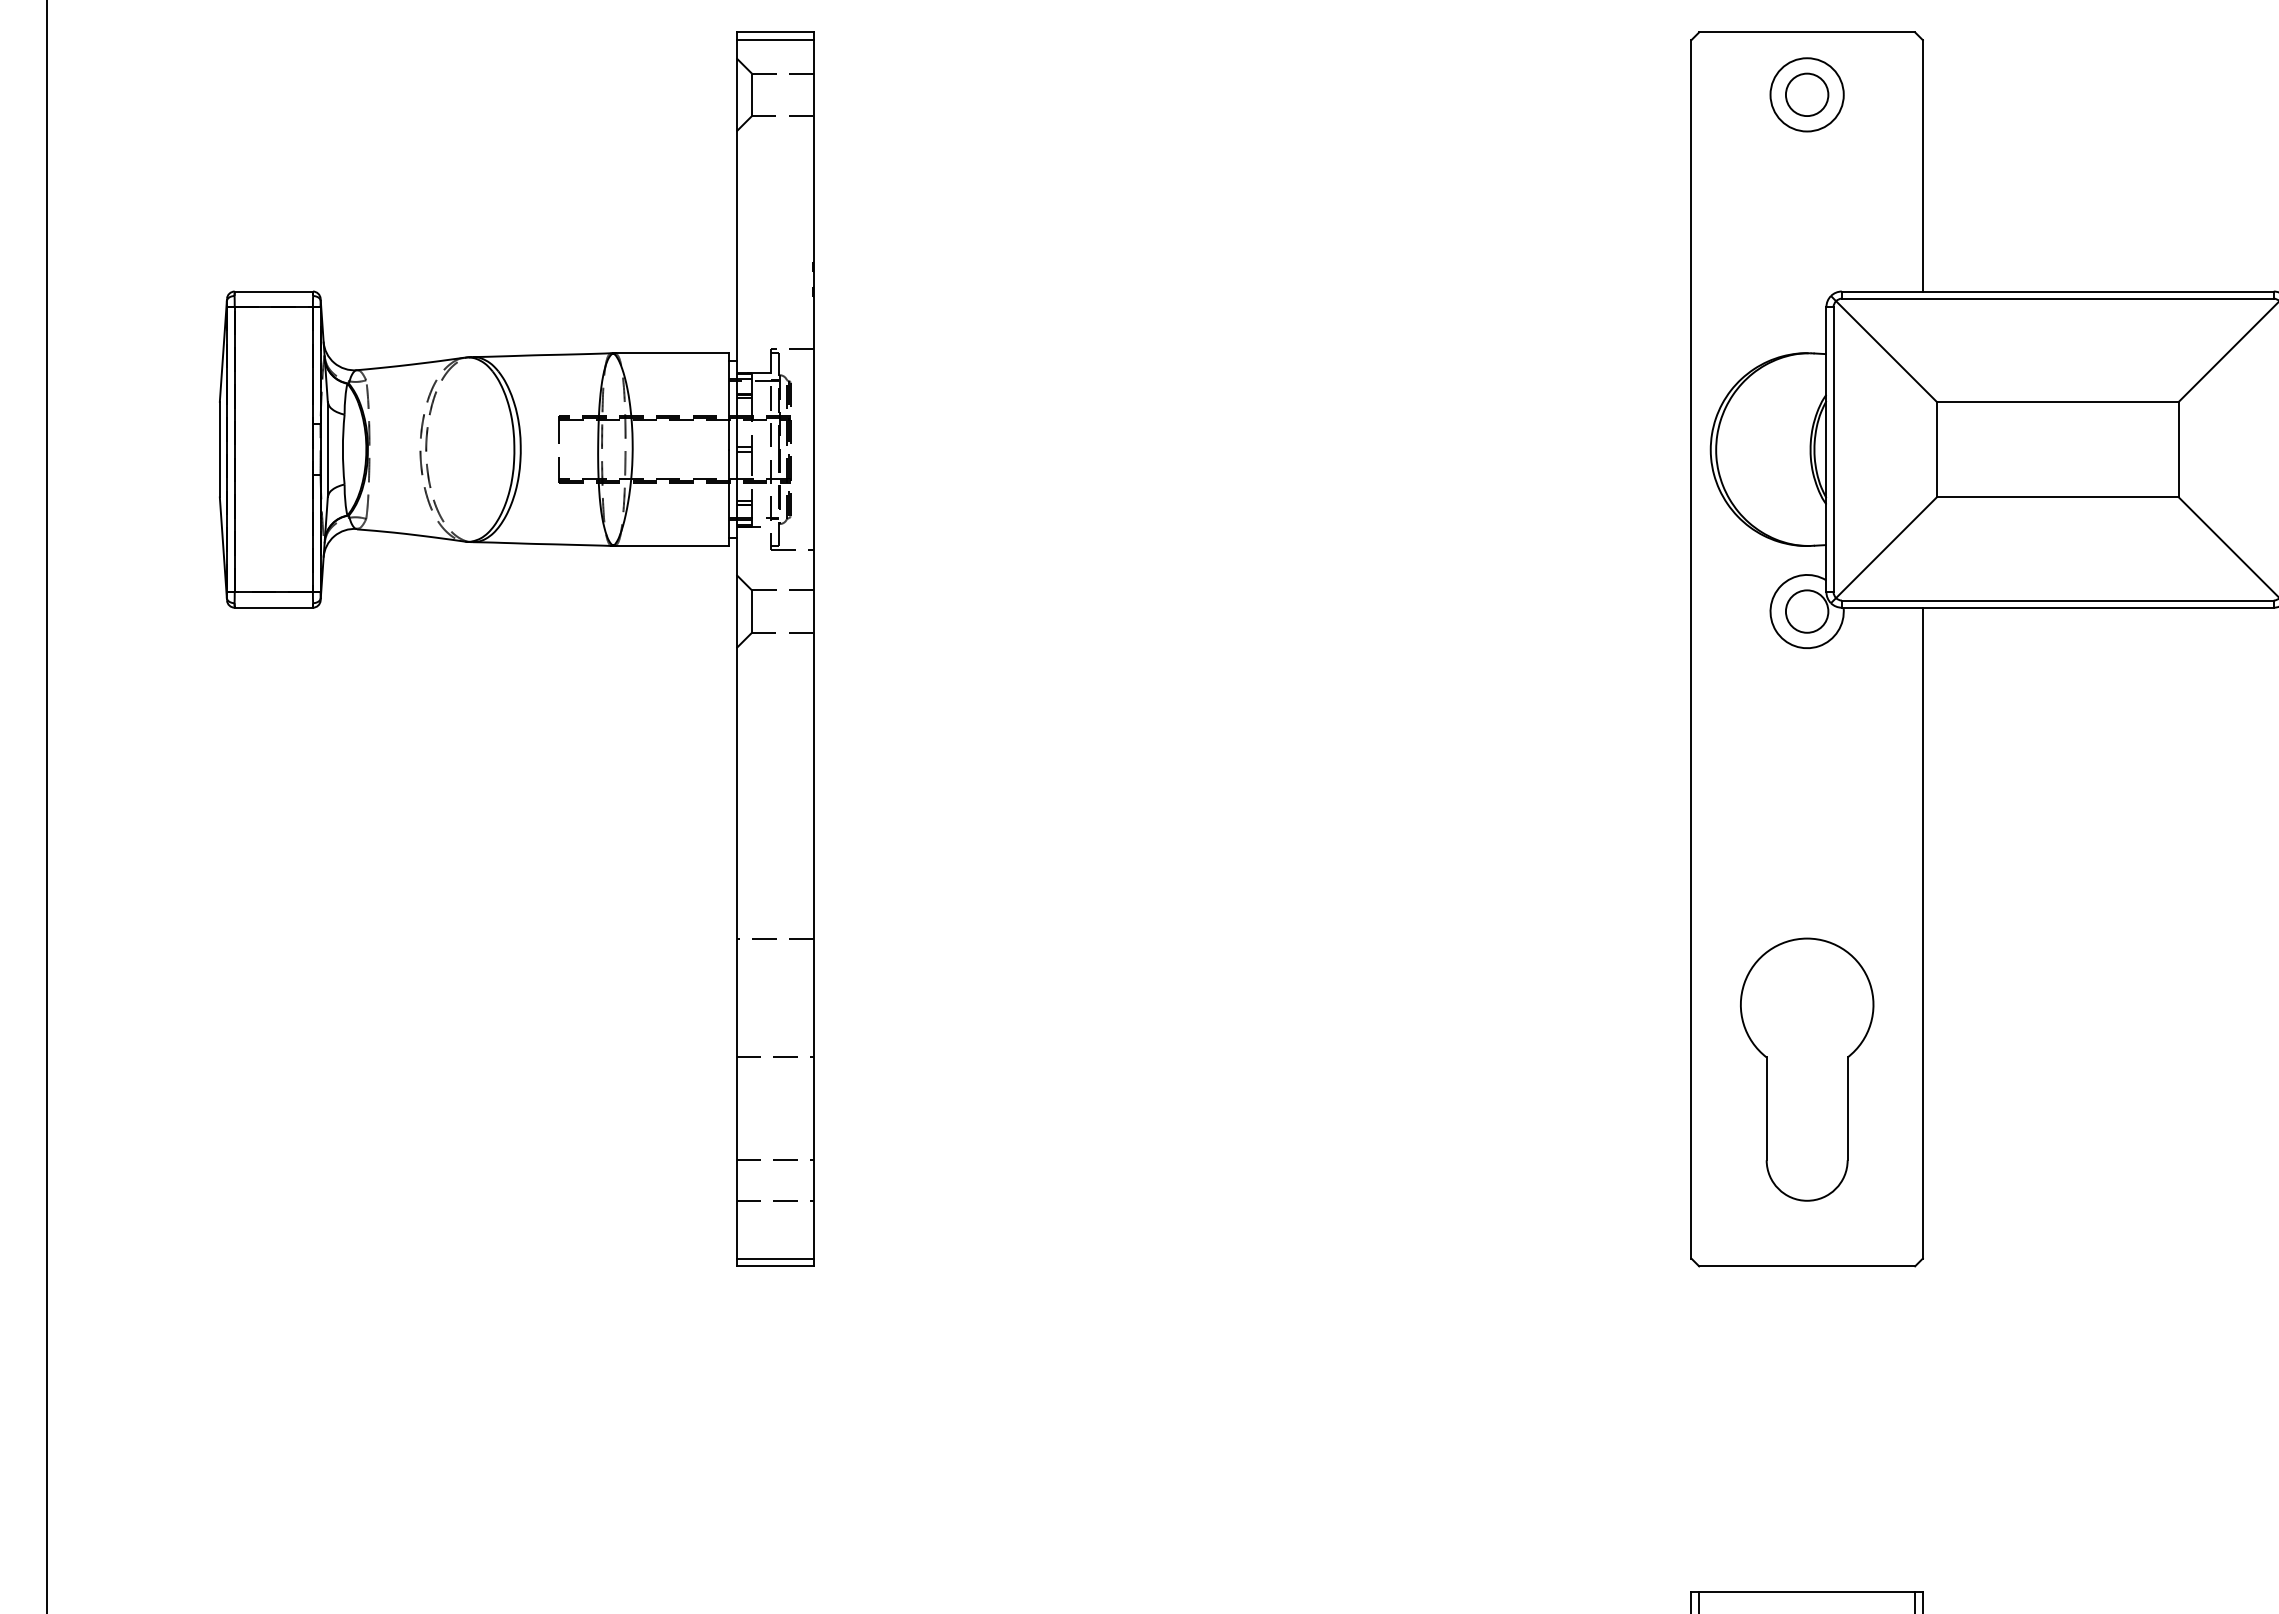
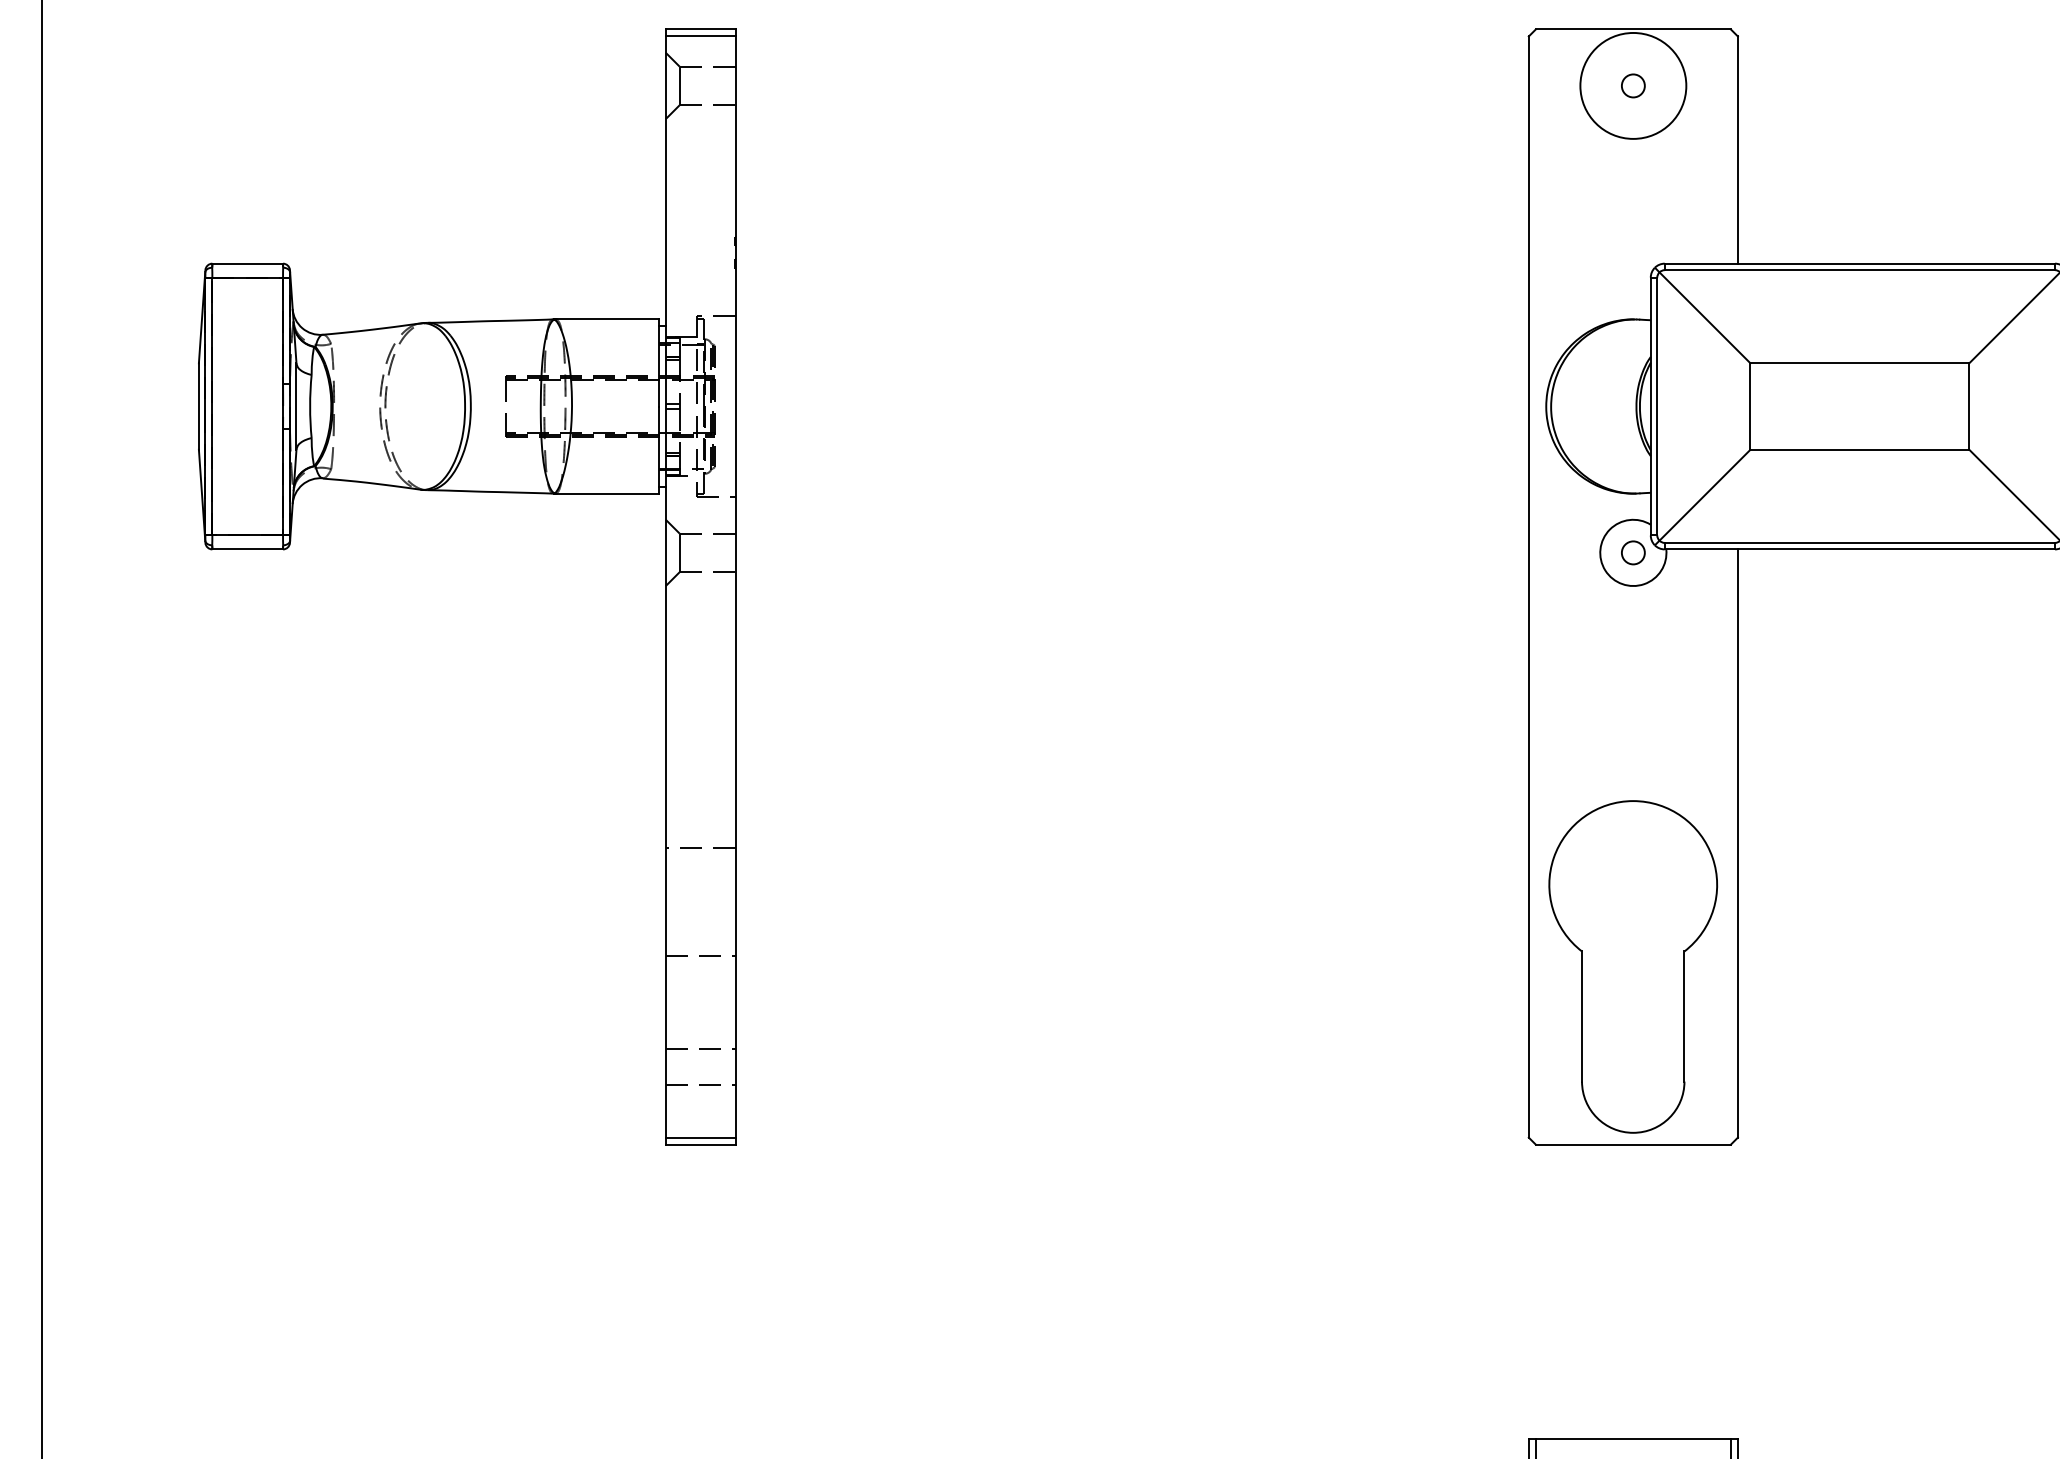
circle: (1806, 94) -> (1632, 85), size x0.6
circle: (1806, 94) -> (1632, 85), size x1.6
circle: (1806, 611) -> (1632, 552), size x0.6
part: (1807, 1069) -> (1633, 966), size x1.4

